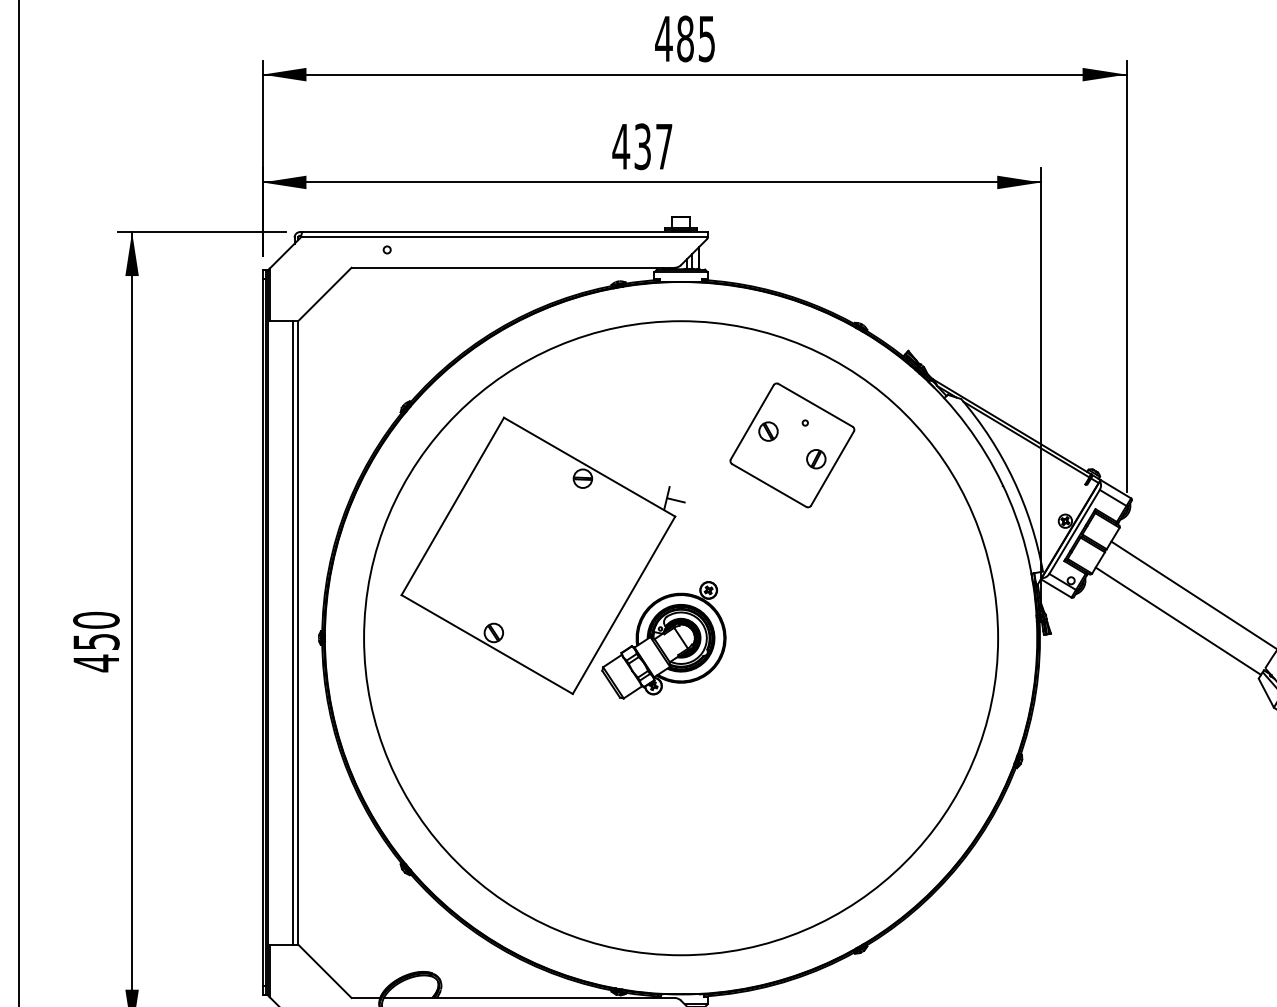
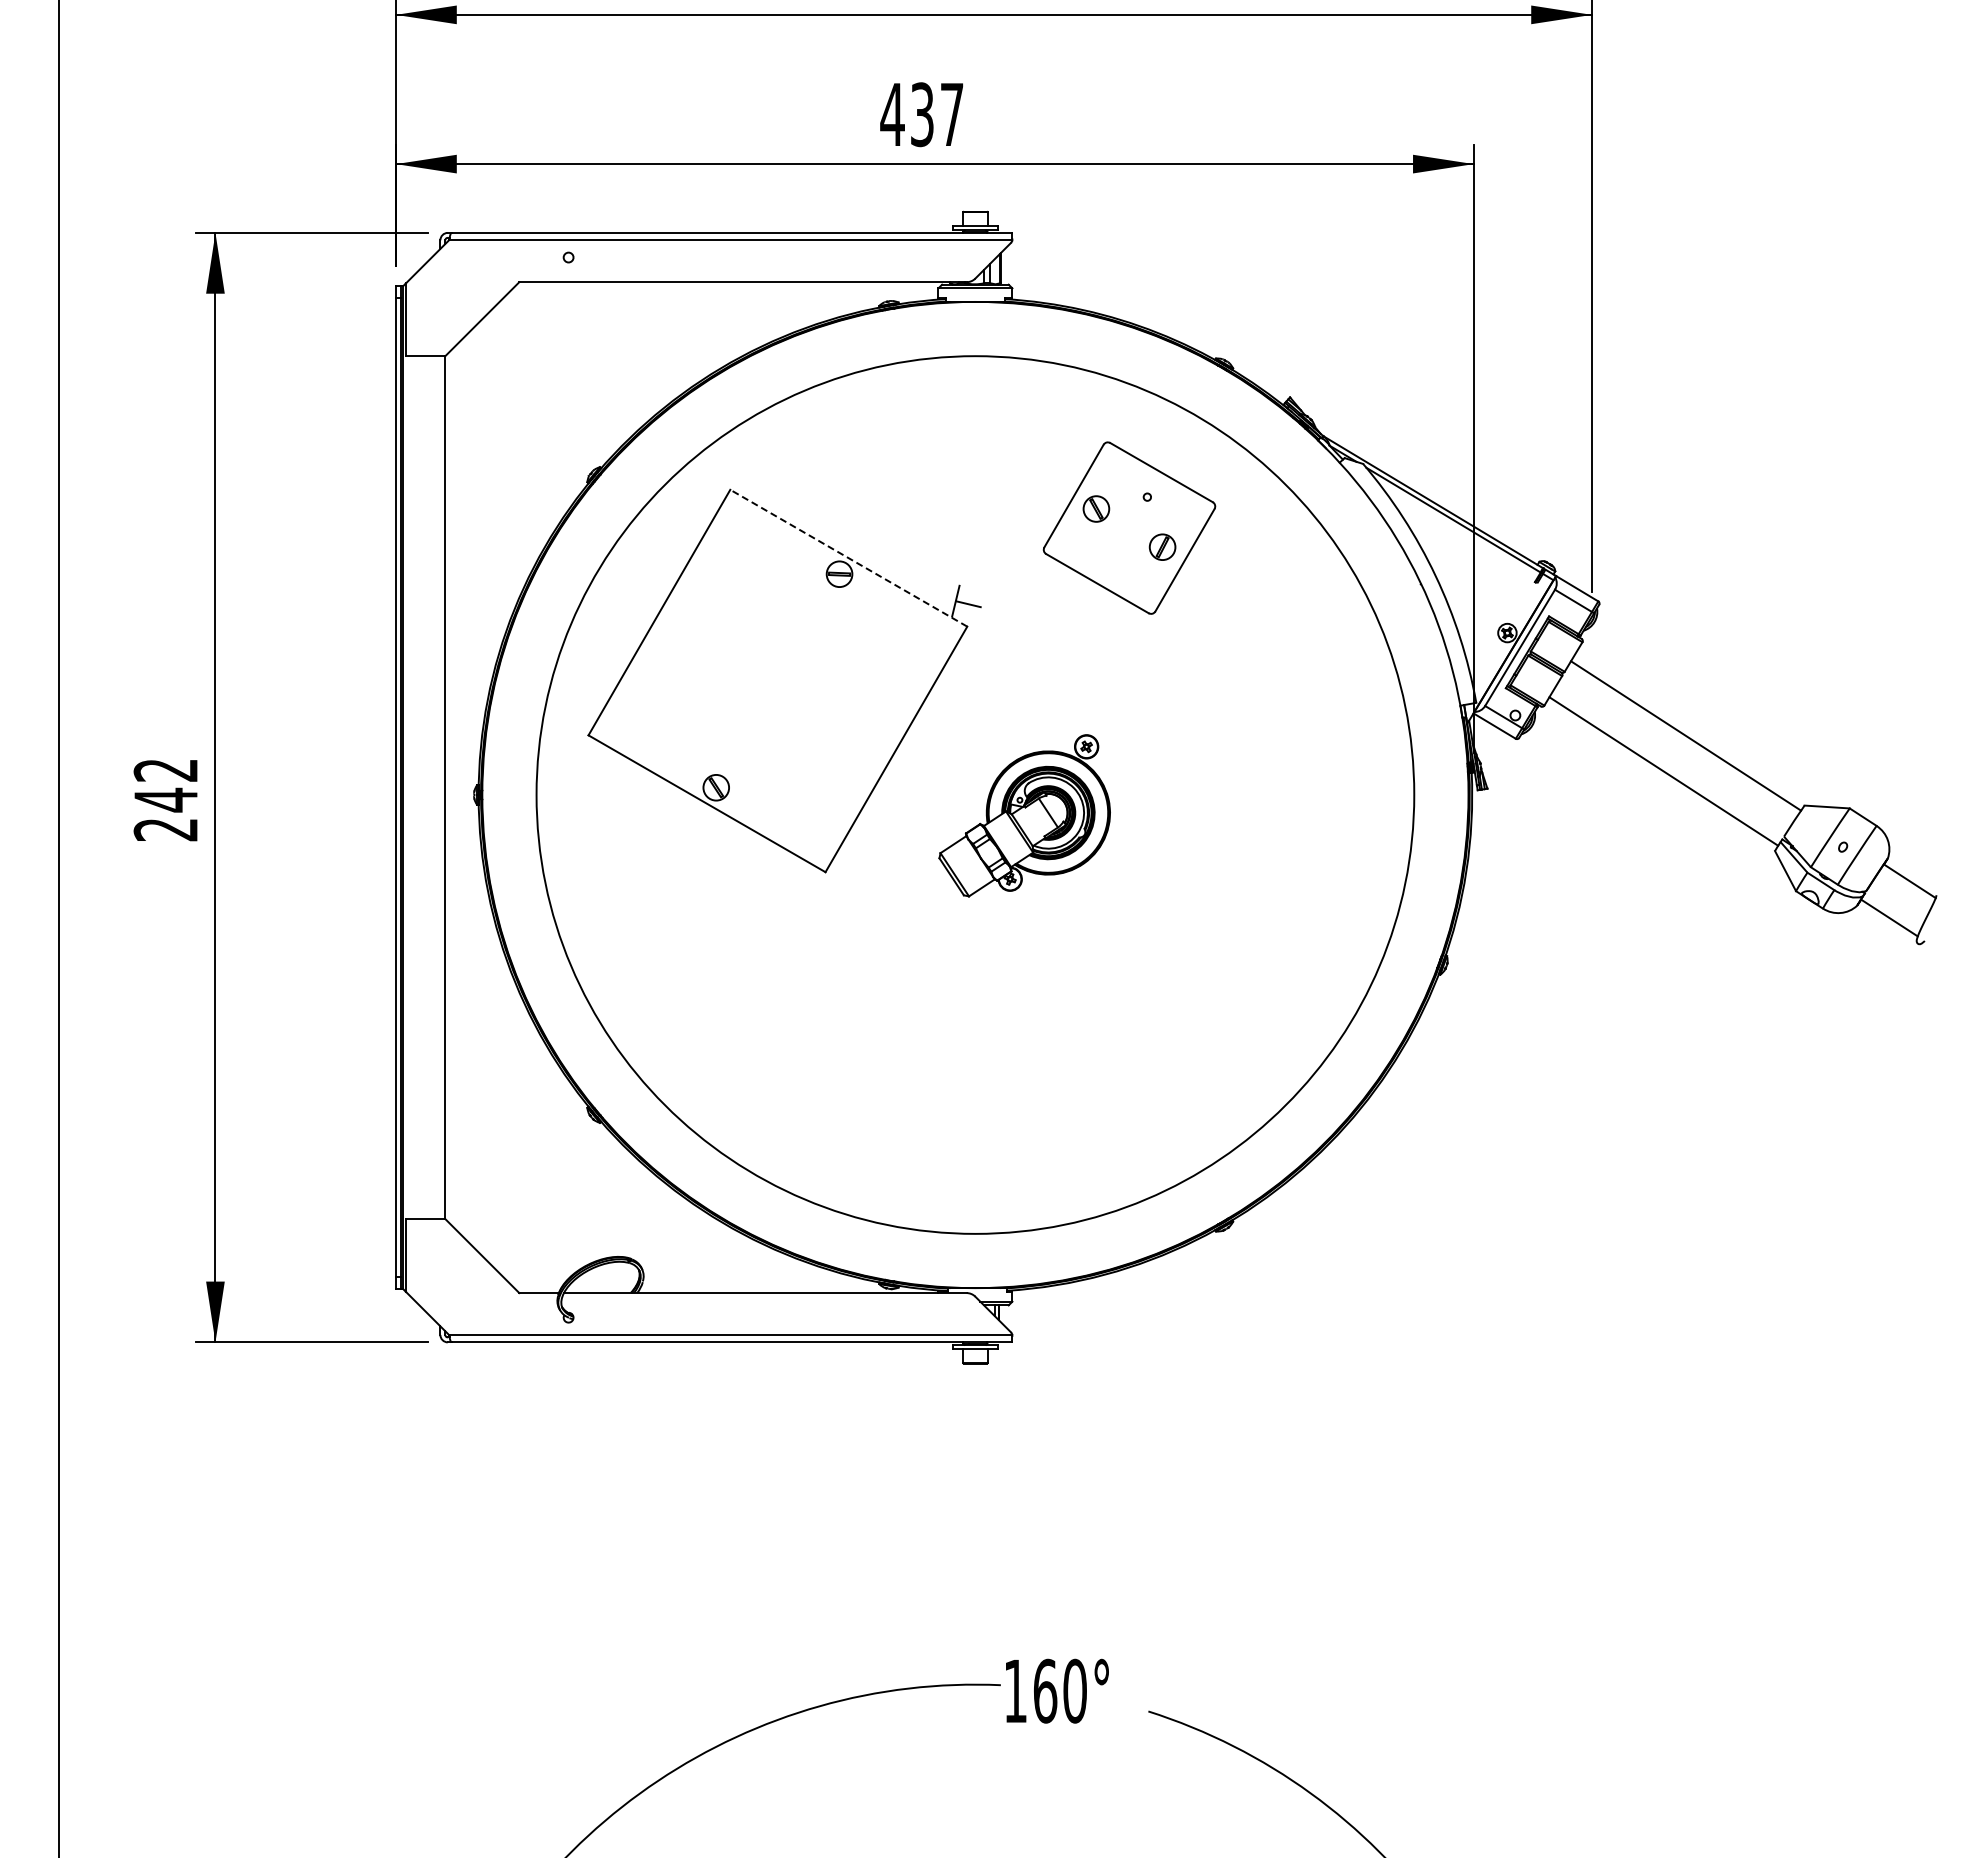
line: (589, 467) -> (848, 558), solid -> dashed
line: (292, 632) -> (437, 787), removed
part: (663, 640) -> (1024, 815), moved
text: (96, 642) -> (165, 800), 450 -> 242

